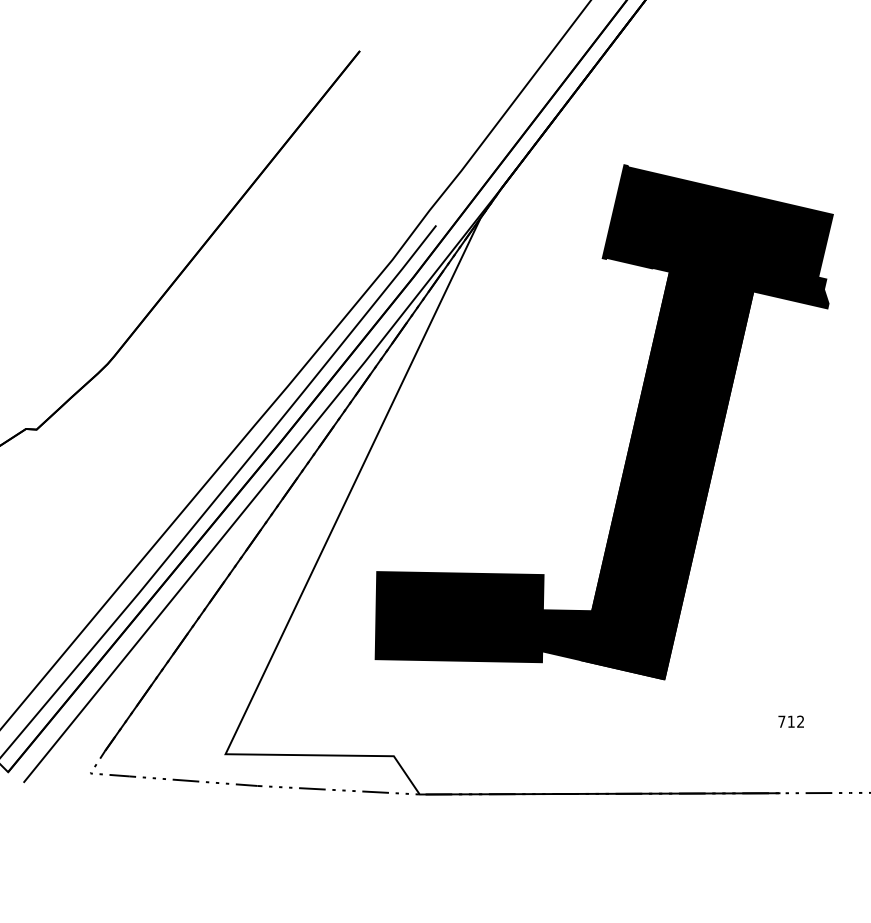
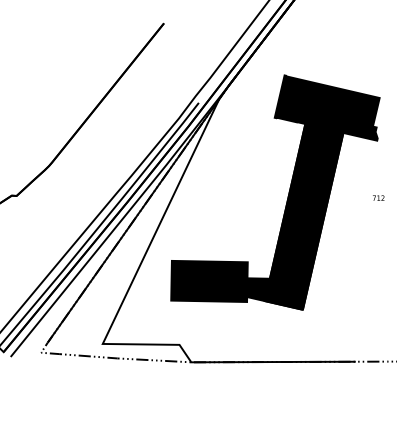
text: (790, 720) -> (378, 197), moved

